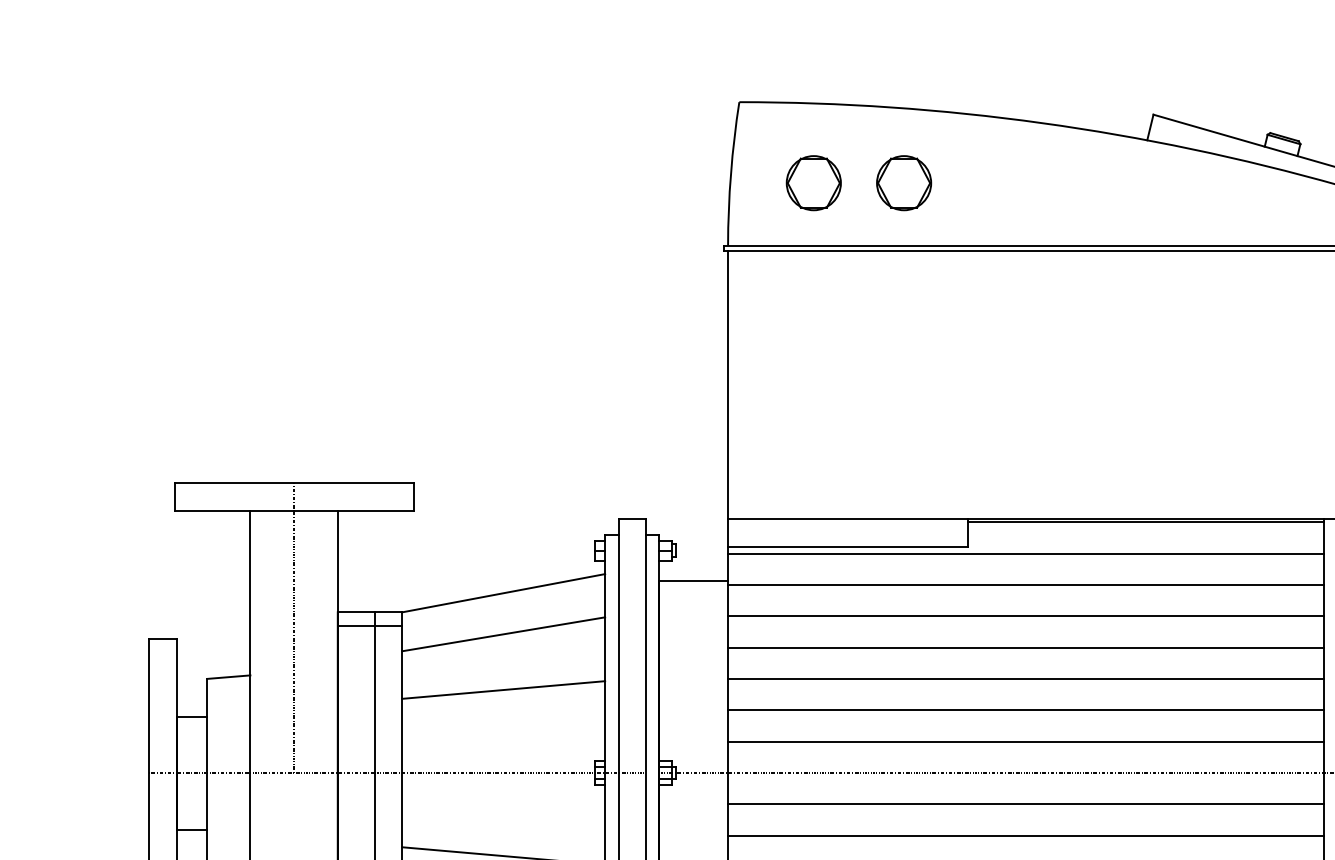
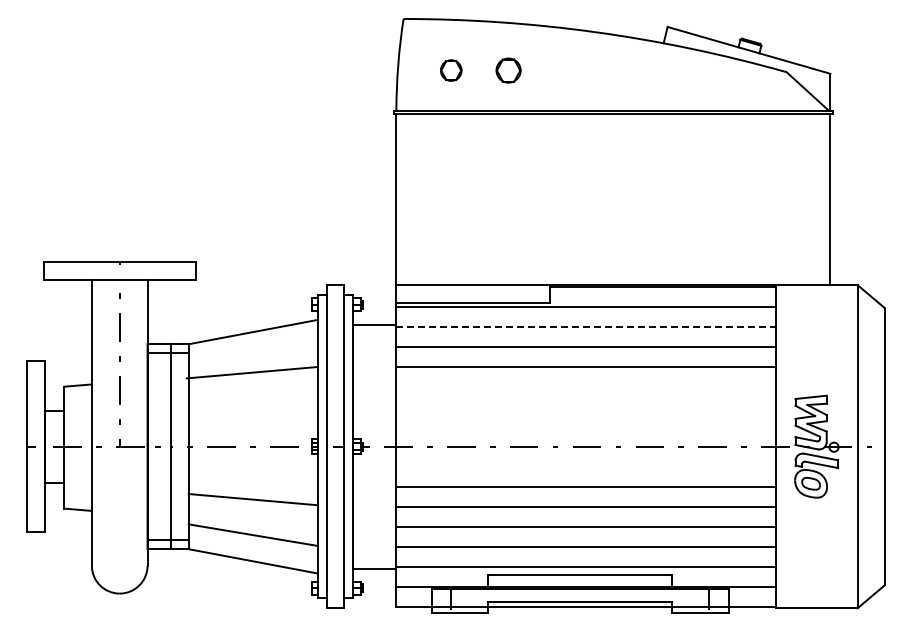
part: (814, 182) -> (451, 70), size x0.6
part: (903, 182) -> (508, 70), size x0.7
line: (1026, 584) -> (586, 326), solid -> dashed
line: (503, 634) -> (253, 358), removed
line: (1026, 678) -> (586, 386), removed
line: (503, 689) -> (251, 372), moved
line: (1026, 709) -> (586, 406), removed
line: (1026, 741) -> (586, 426), removed
line: (1026, 804) -> (586, 466), removed

